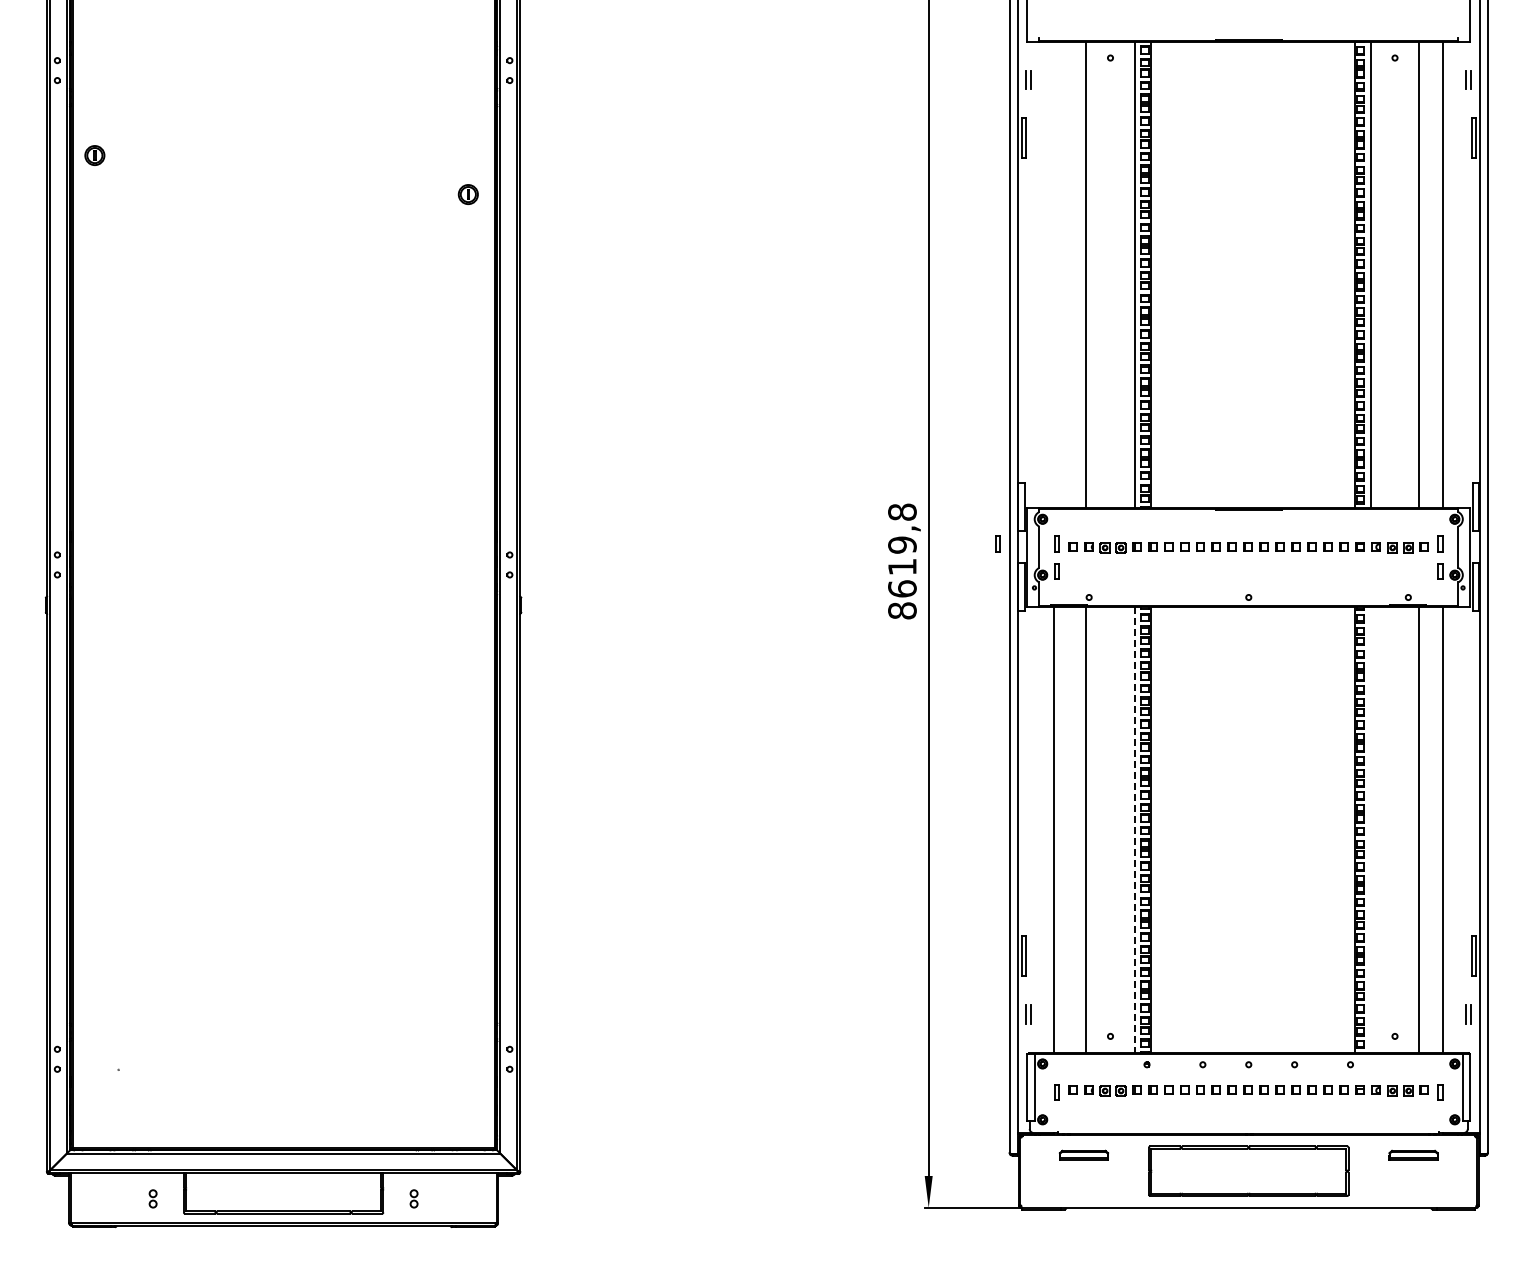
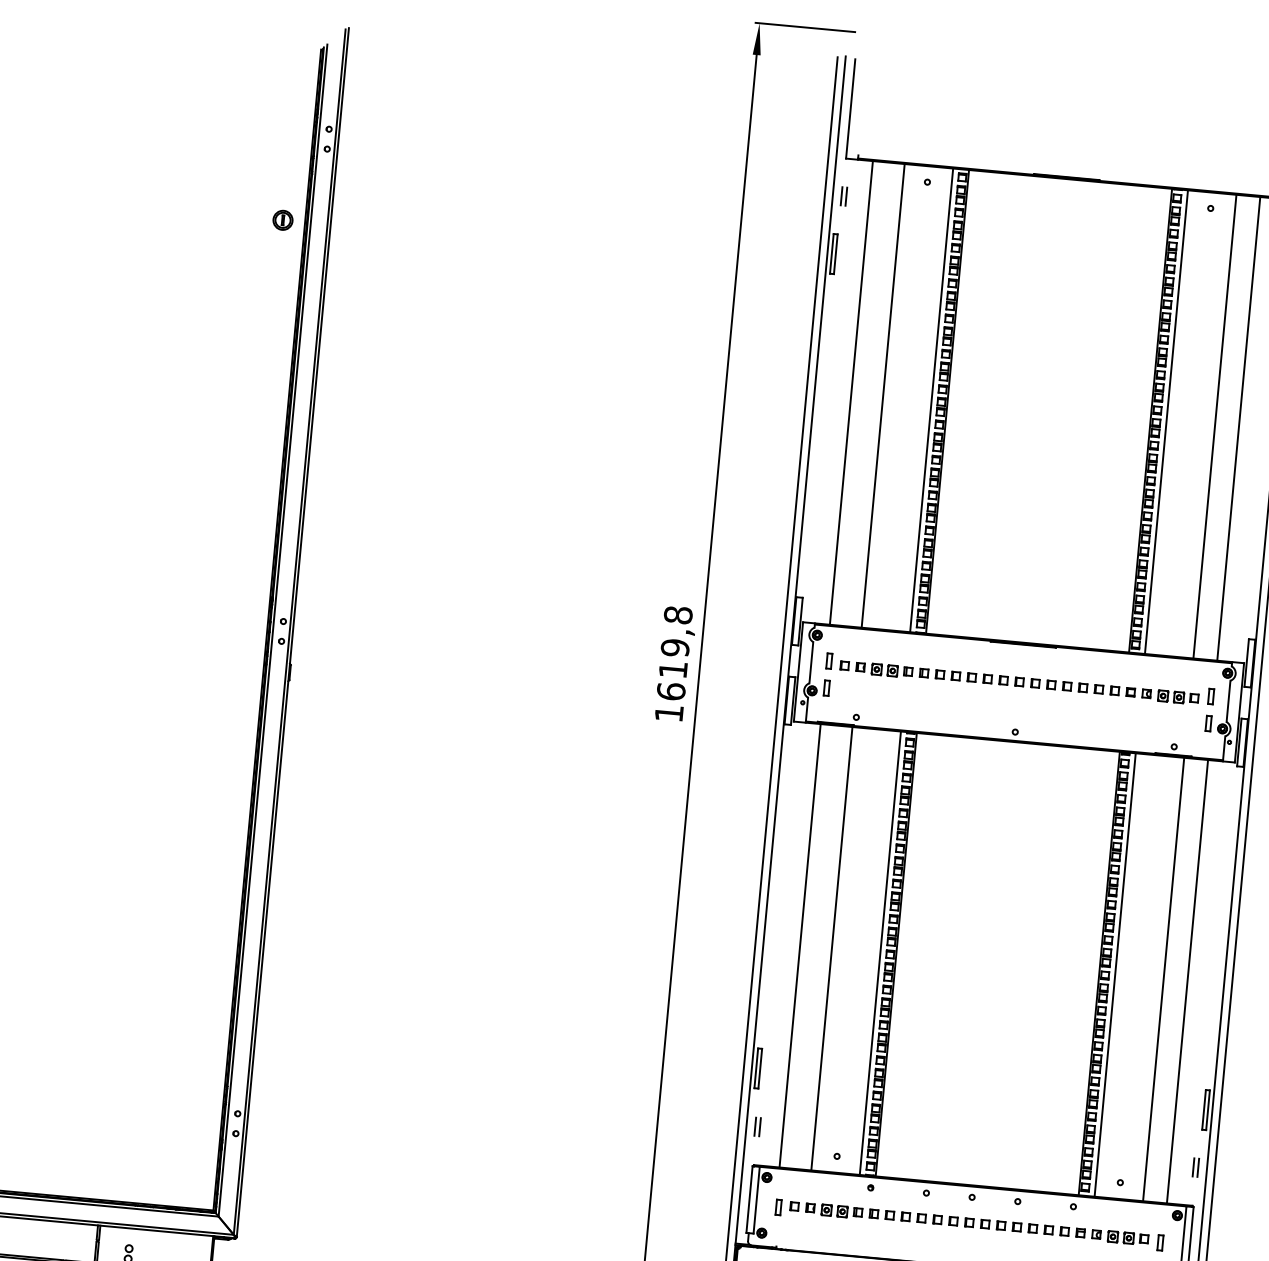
part: (467, 194) -> (282, 220), moved
line: (1054, 274) -> (851, 392), added
part: (997, 543) -> (770, 655), removed
text: (902, 610) -> (669, 713), 8619,8 -> 1619,8
line: (1370, 829) -> (1115, 974), added
line: (1134, 830) -> (879, 953), dashed -> solid

